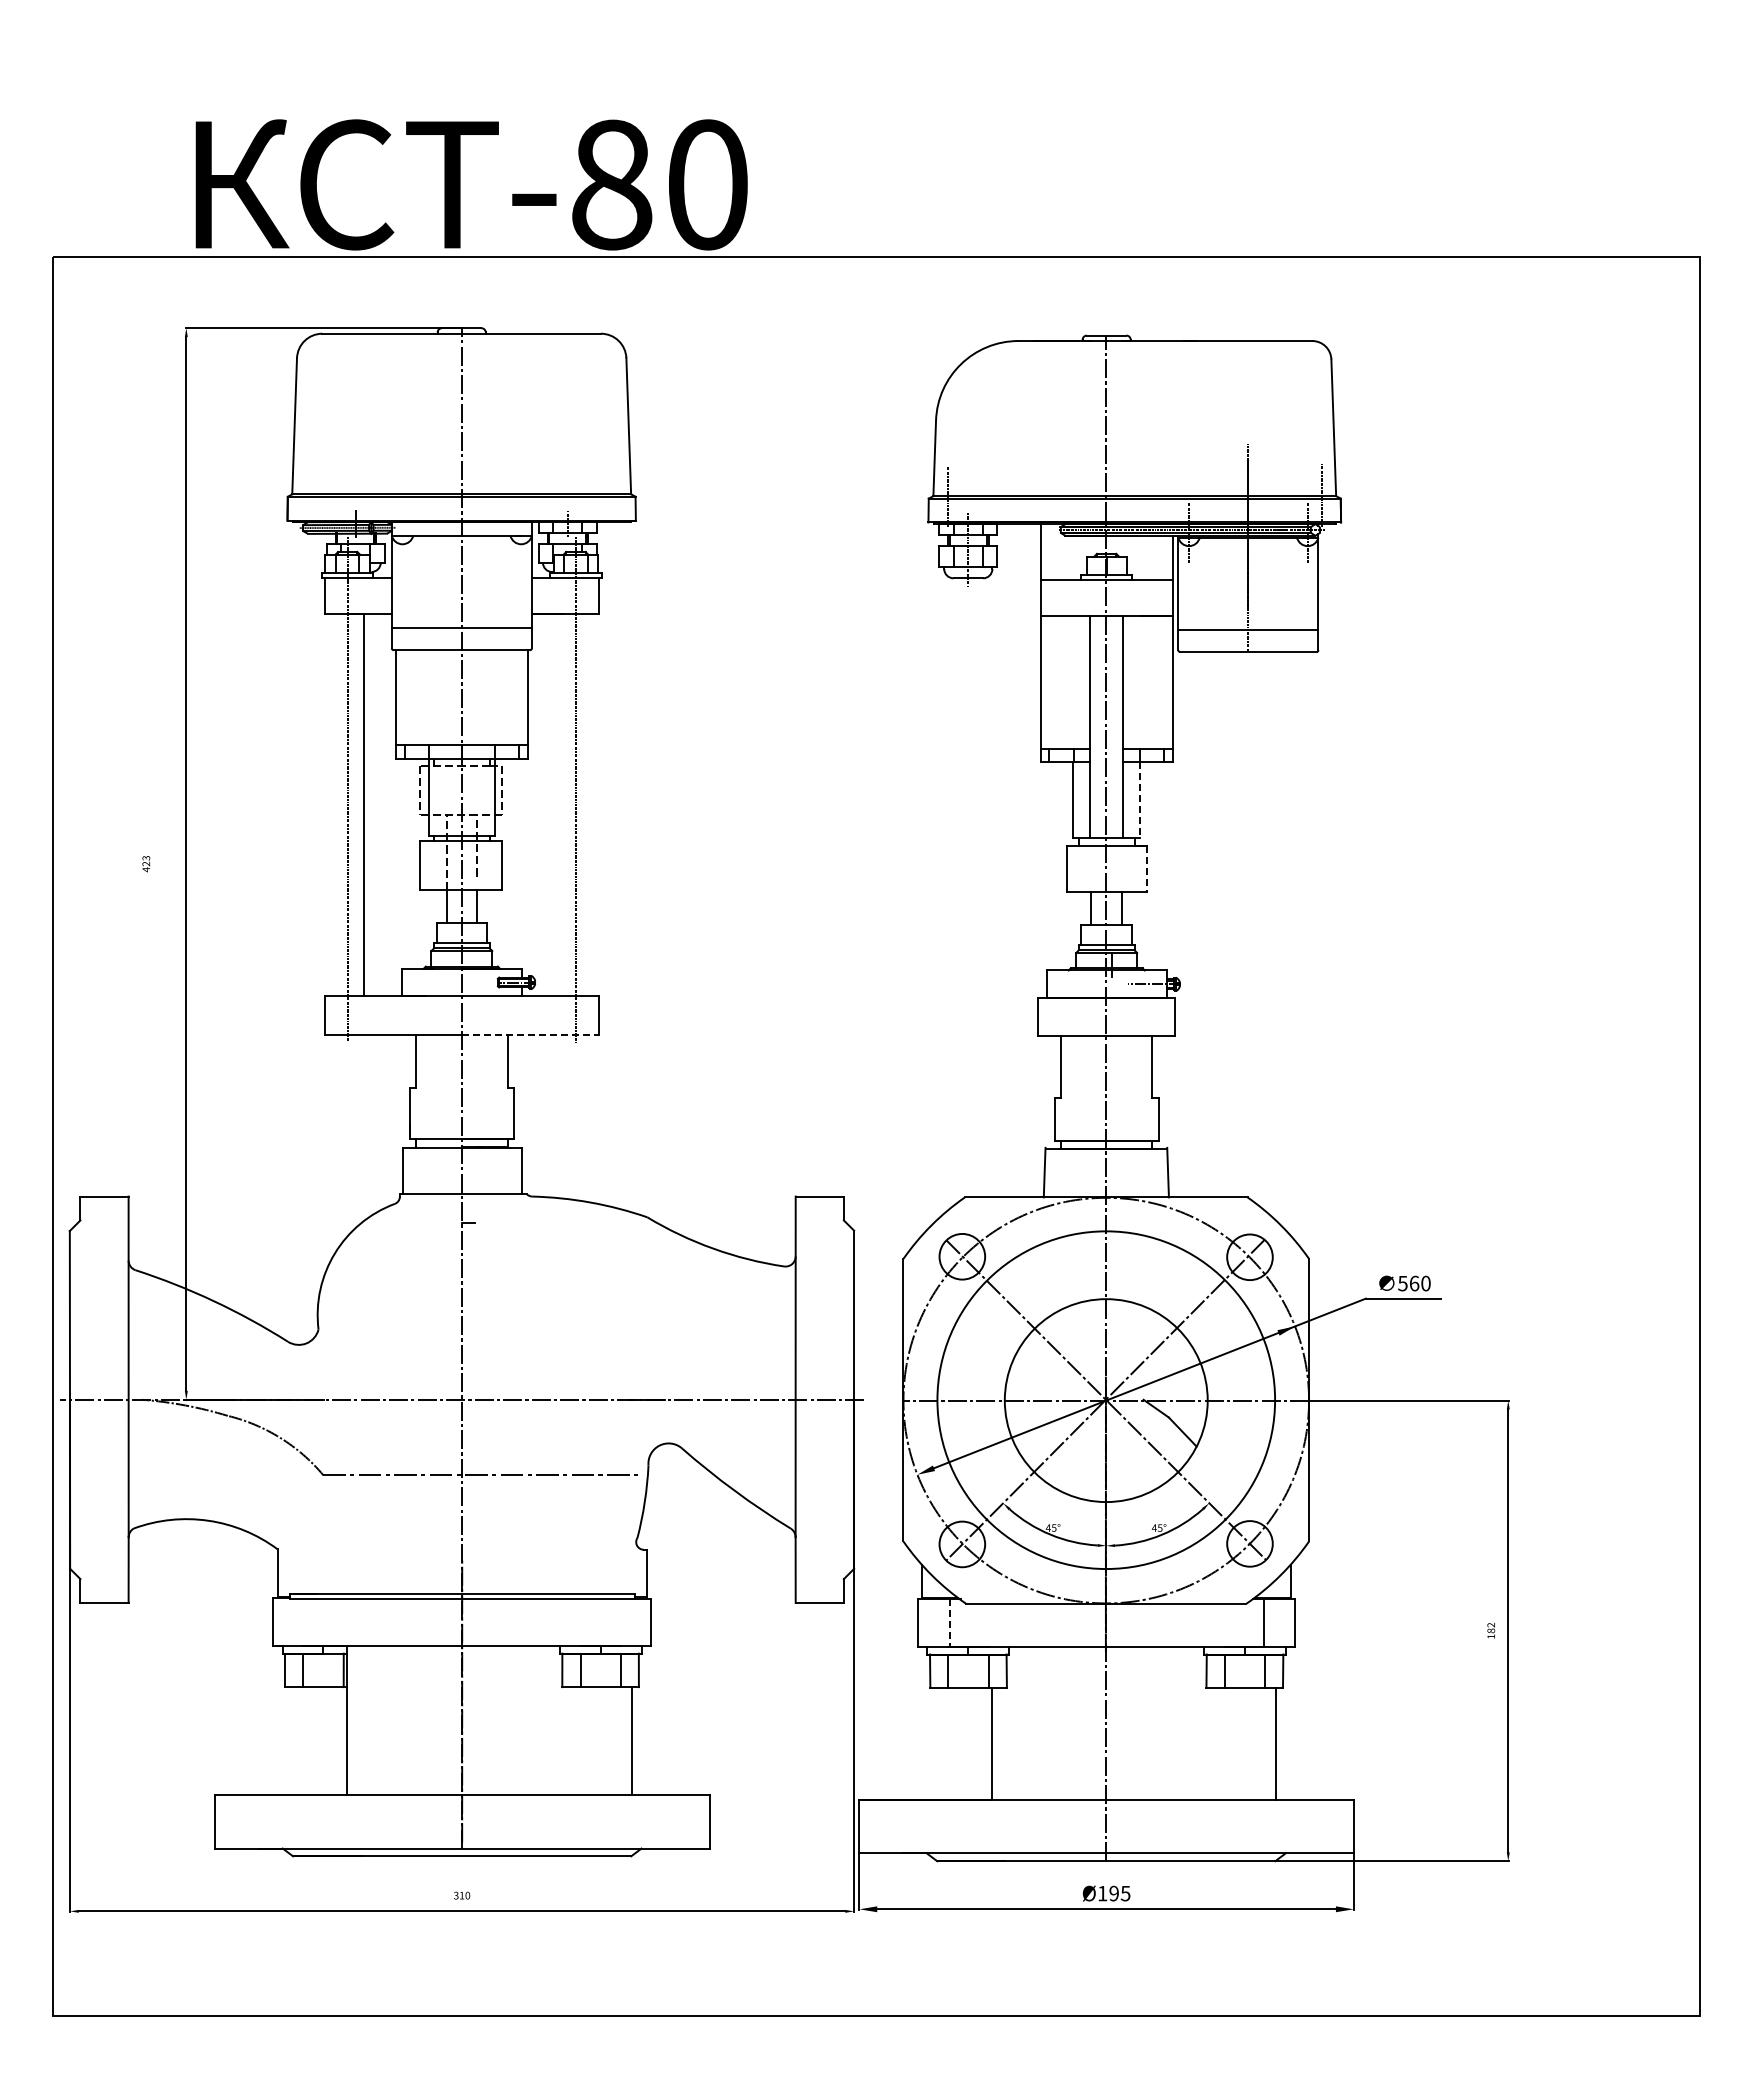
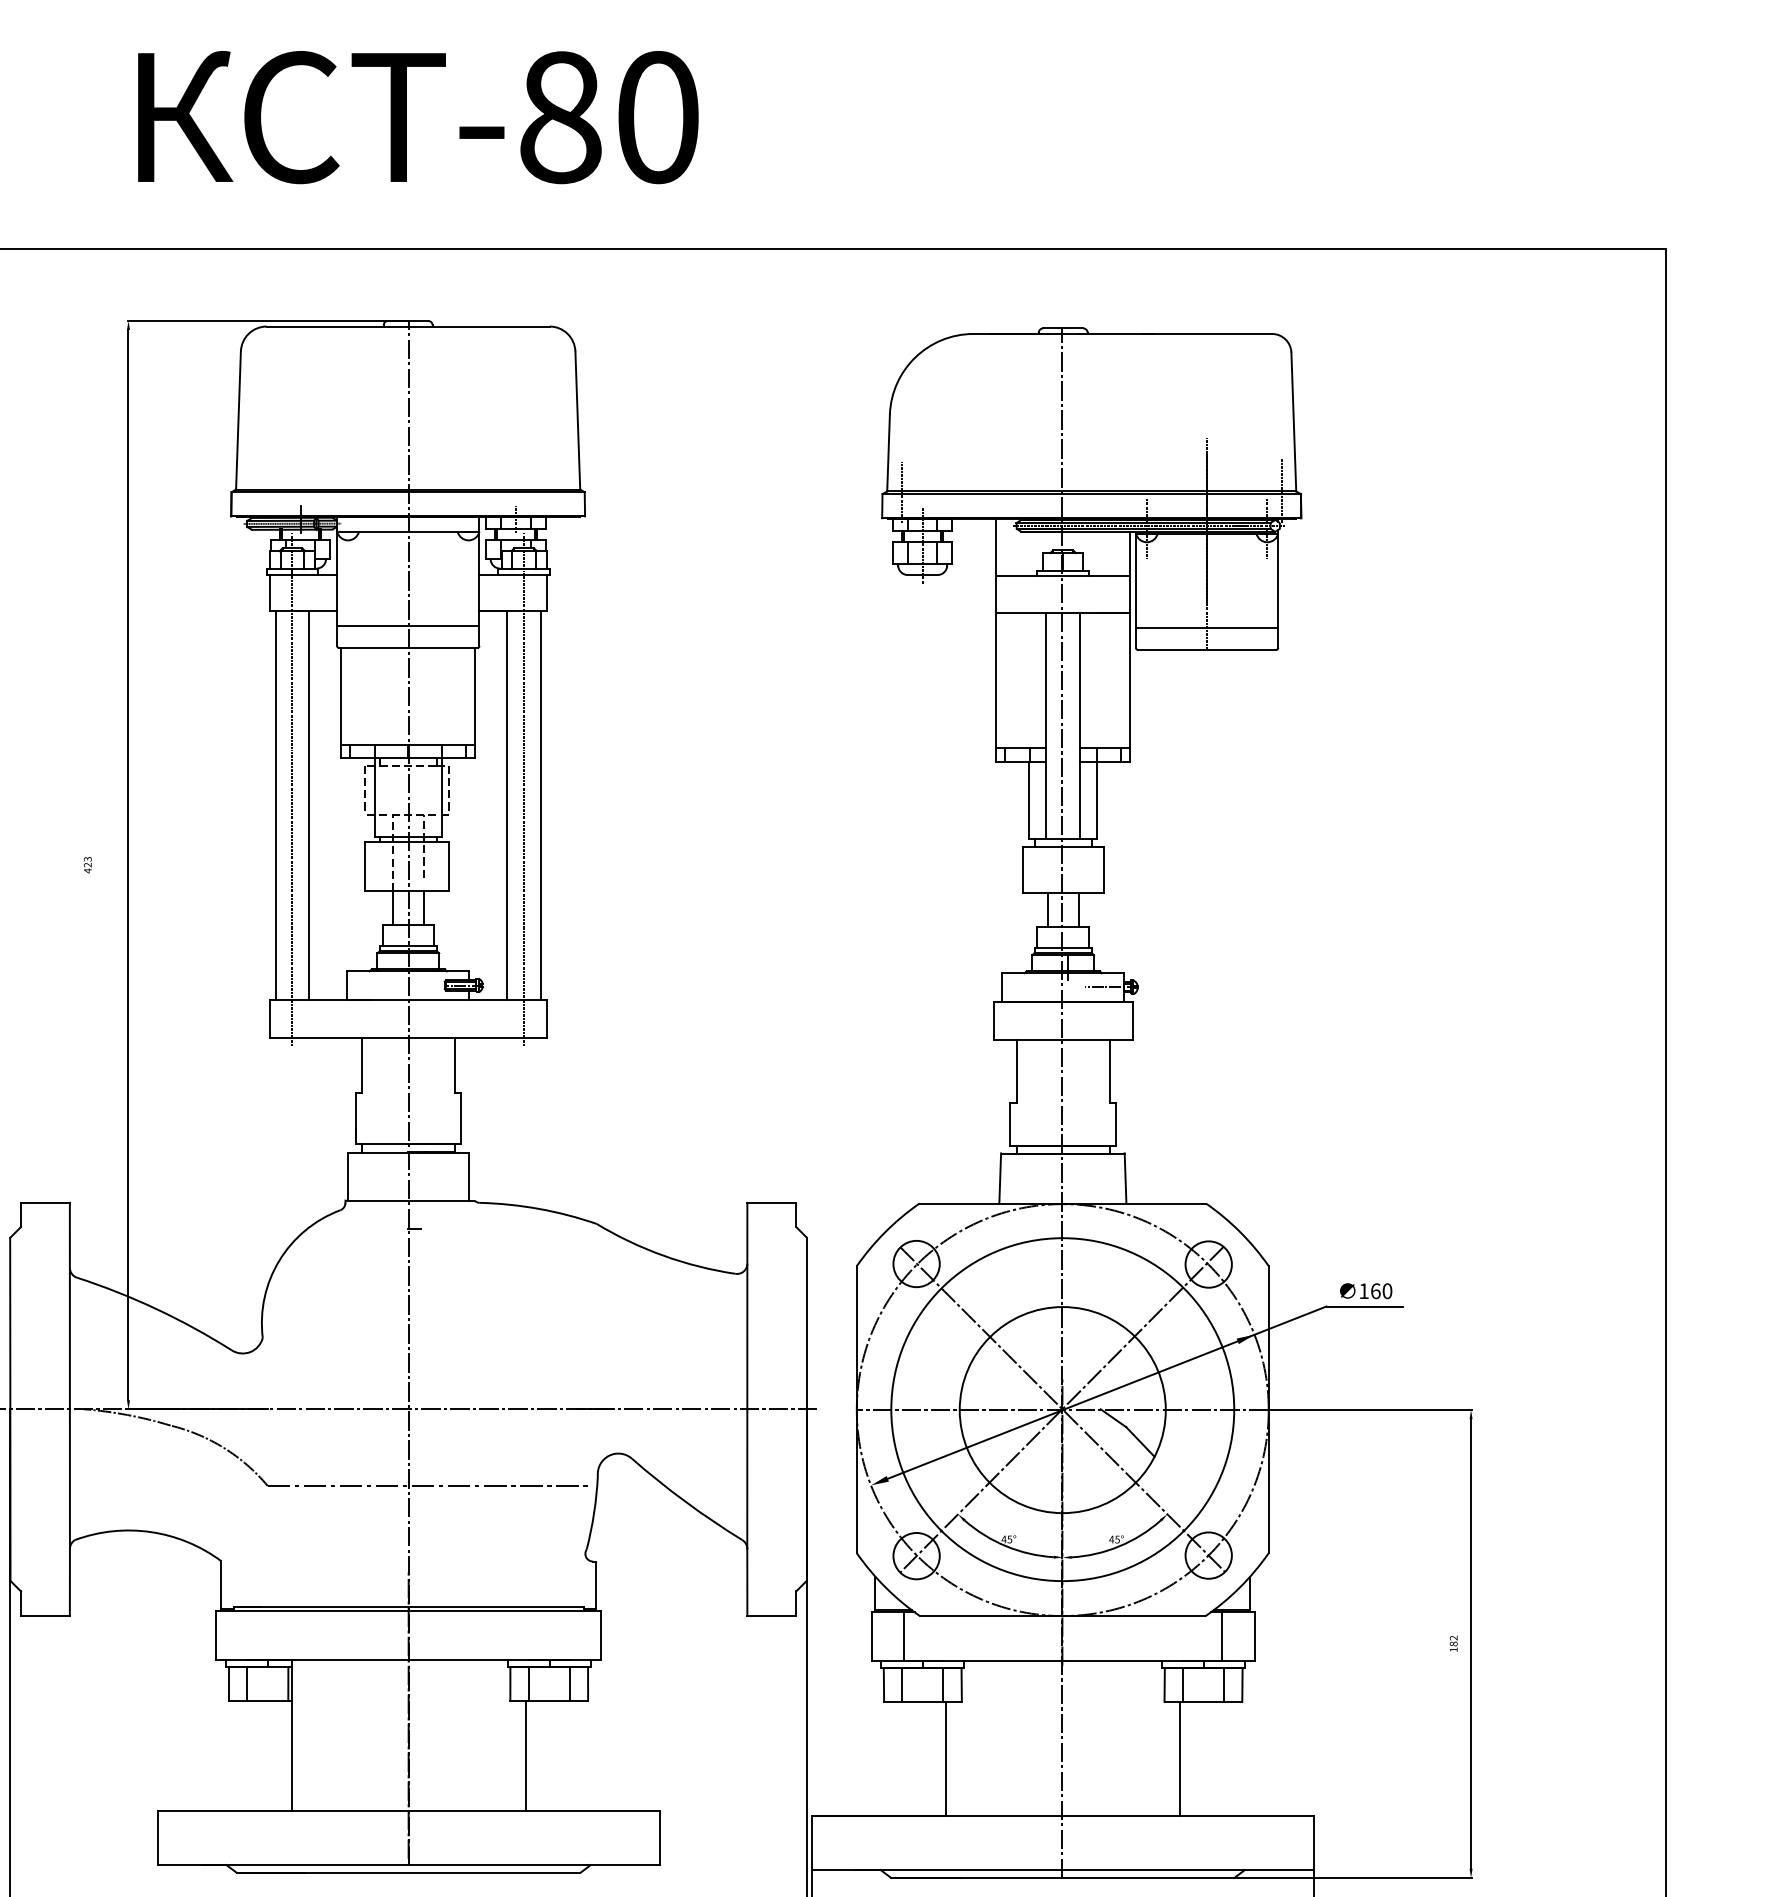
text: (471, 184) -> (418, 117), moved
line: (1139, 800) -> (1096, 800), dashed -> solid
line: (331, 805) -> (275, 805), added
line: (559, 805) -> (507, 805), added
line: (592, 805) -> (540, 805), added
line: (1146, 868) -> (1103, 869), dashed -> solid
line: (530, 1034) -> (478, 1038), dashed -> solid
text: (1402, 1283) -> (1363, 1291), 560 -> 160
line: (949, 1623) -> (903, 1636), dashed -> solid
line: (631, 1741) -> (525, 1756), moved
line: (1275, 1743) -> (1179, 1758), moved

